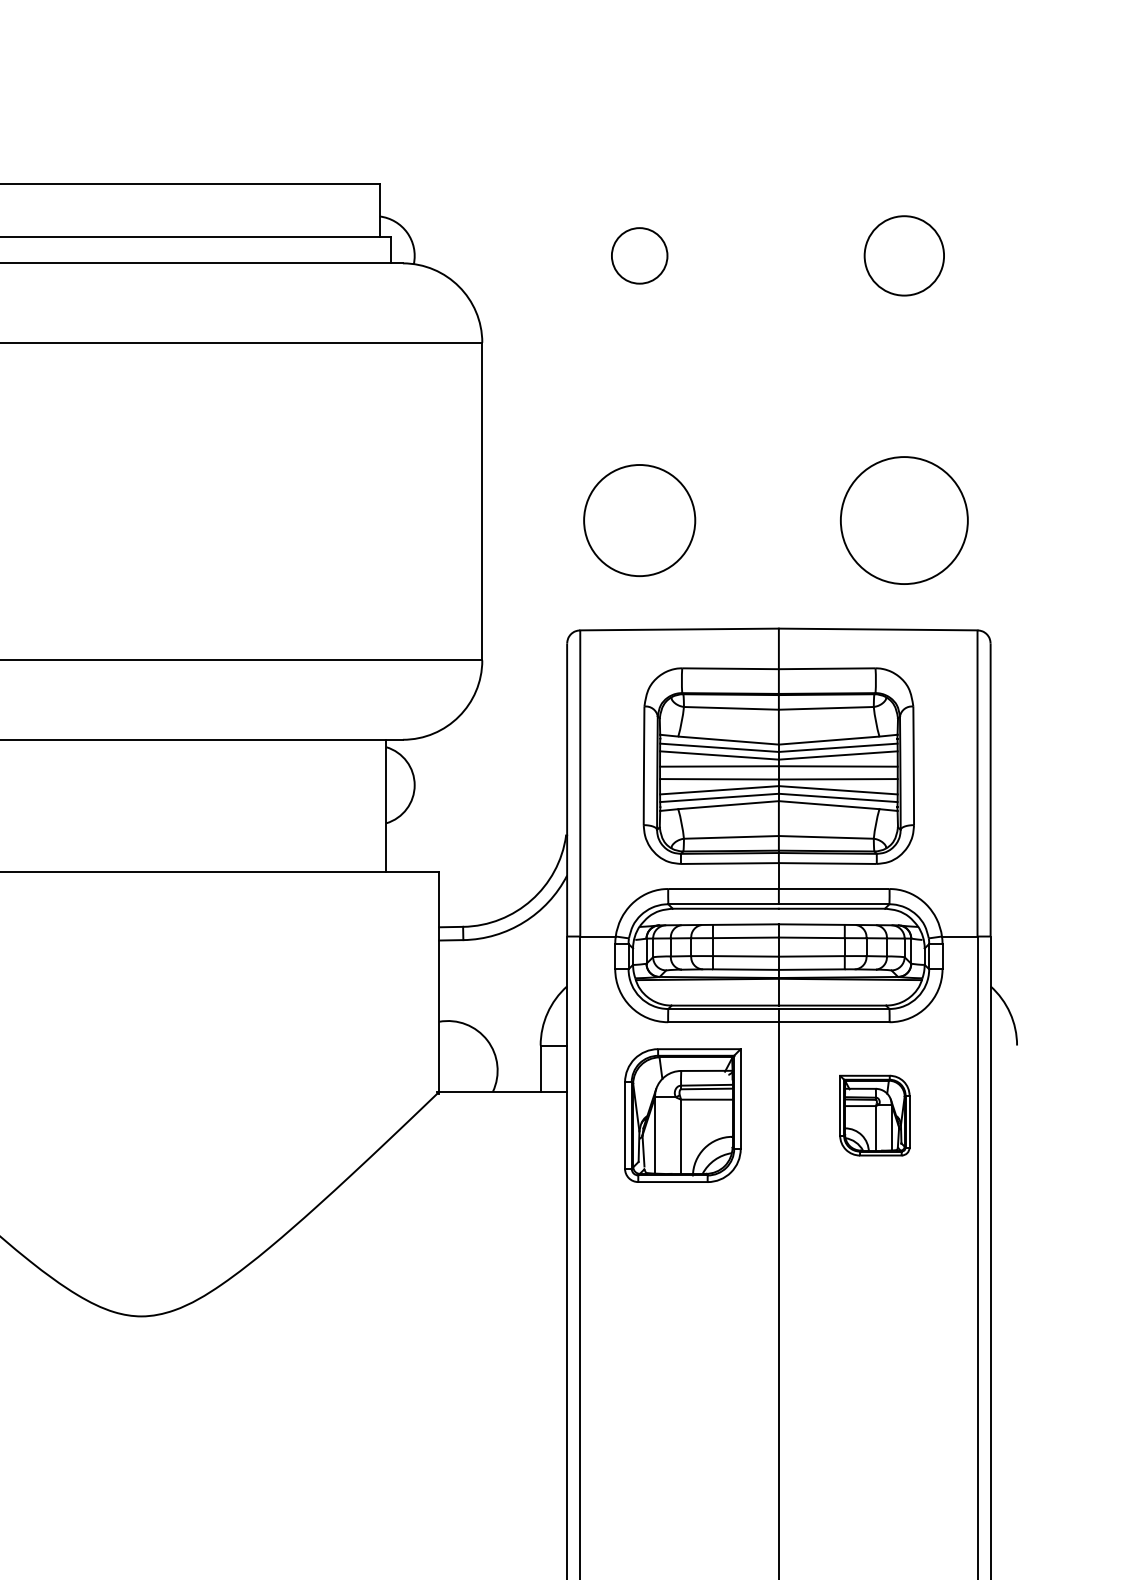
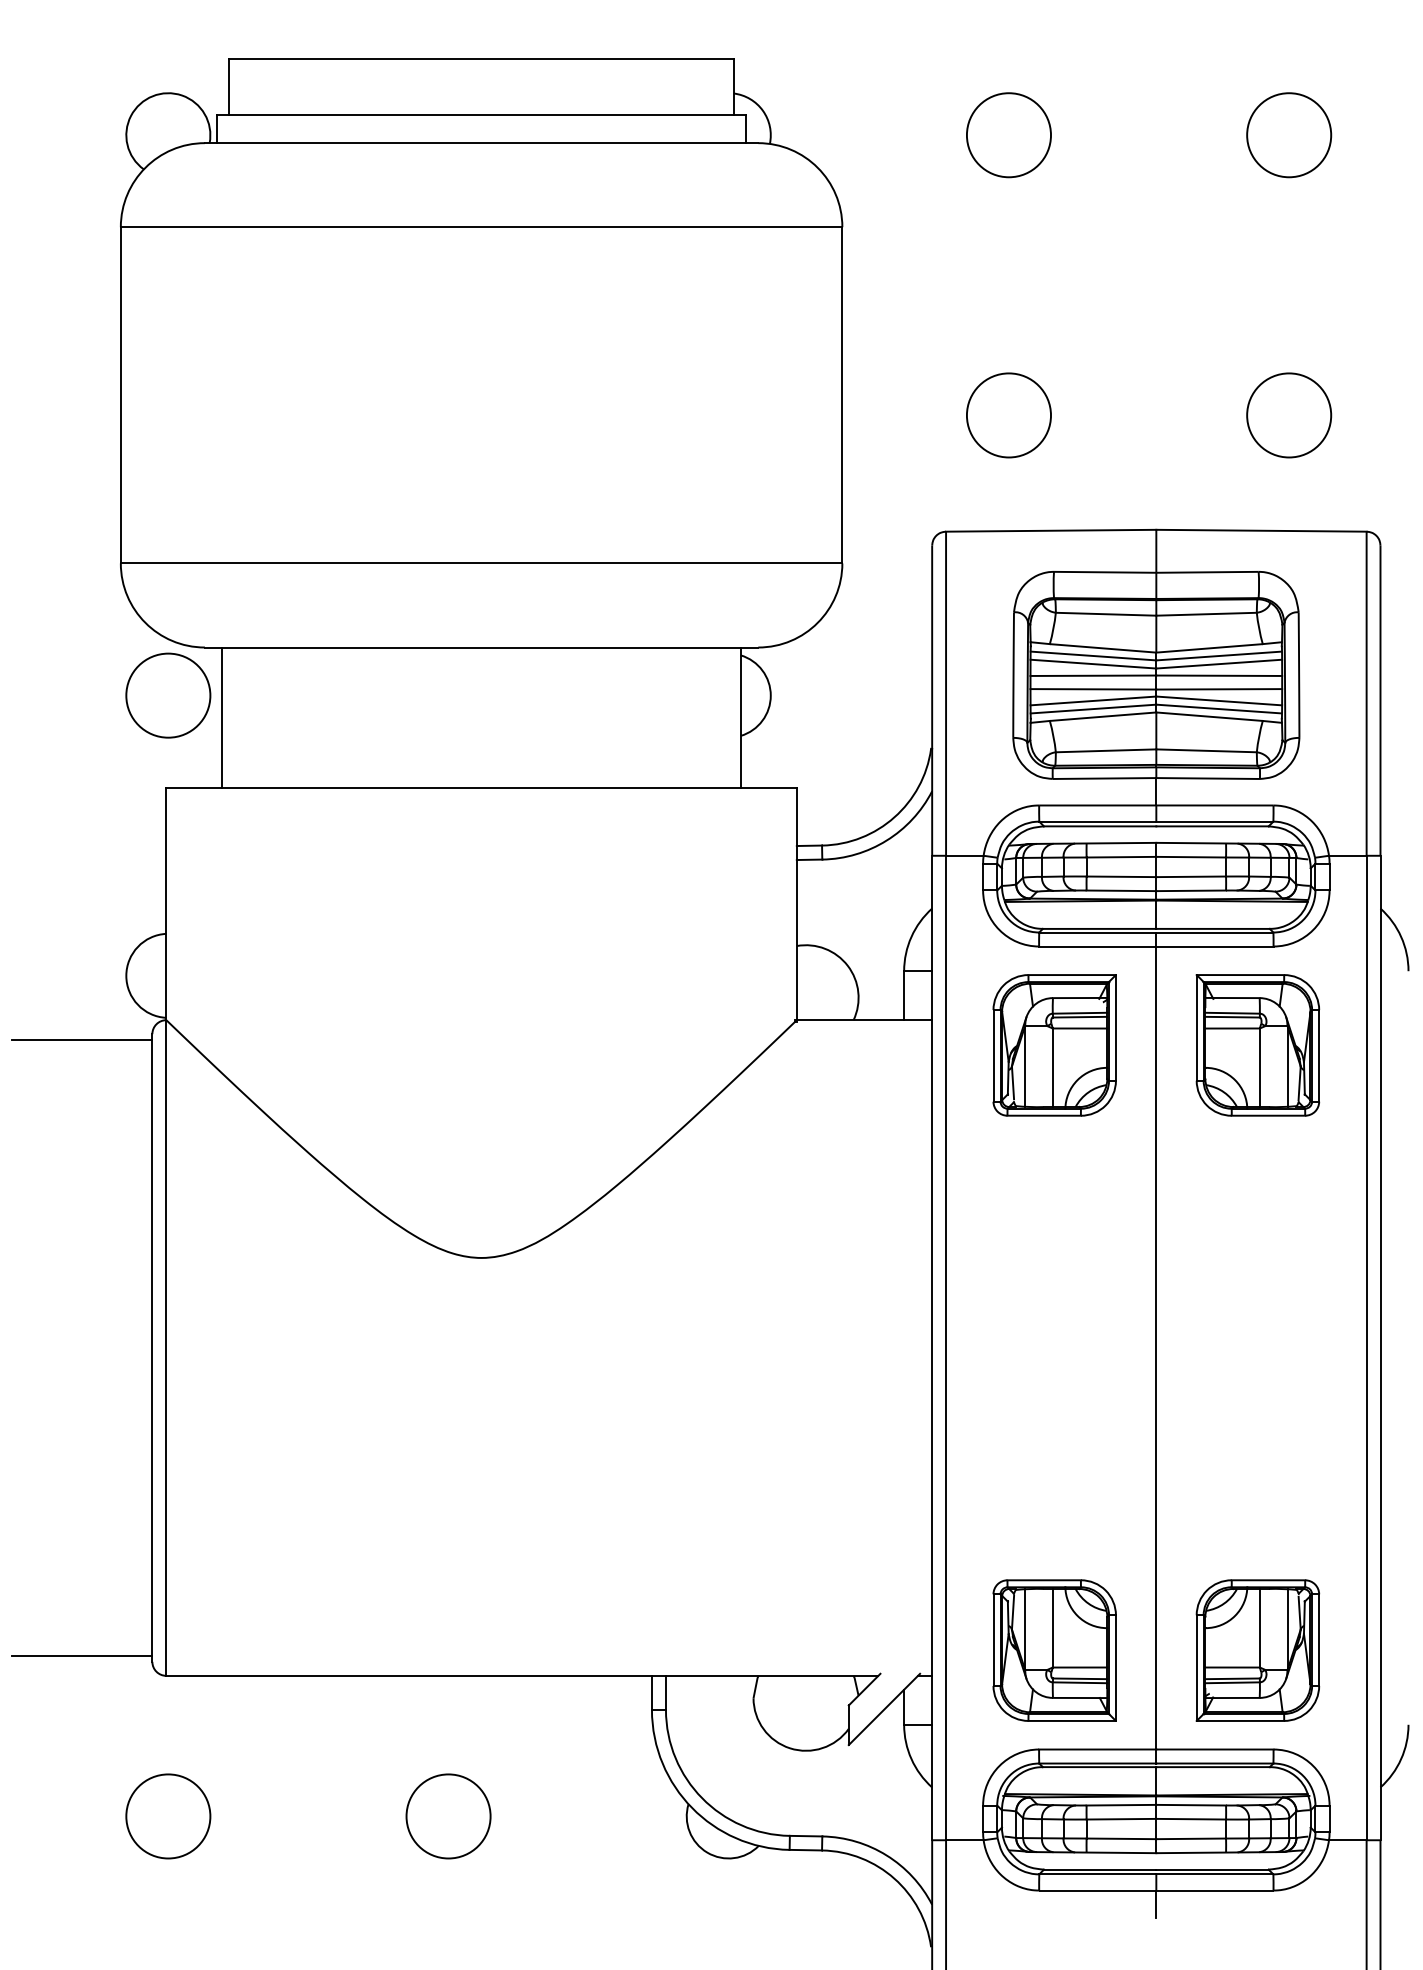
circle: (639, 256) -> (1008, 135), size x1.43
circle: (639, 520) -> (1008, 415), size x0.71
circle: (904, 520) -> (1289, 415), size x0.62
part: (874, 1115) -> (1257, 1045), size x1.67

